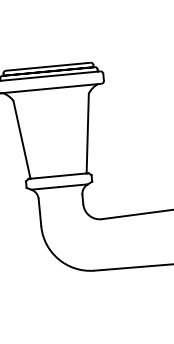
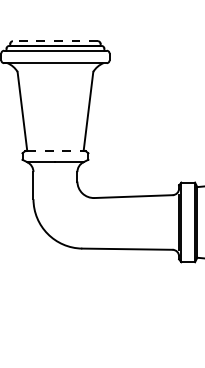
line: (48, 67) -> (55, 41), solid -> dashed
line: (58, 176) -> (55, 151), solid -> dashed

